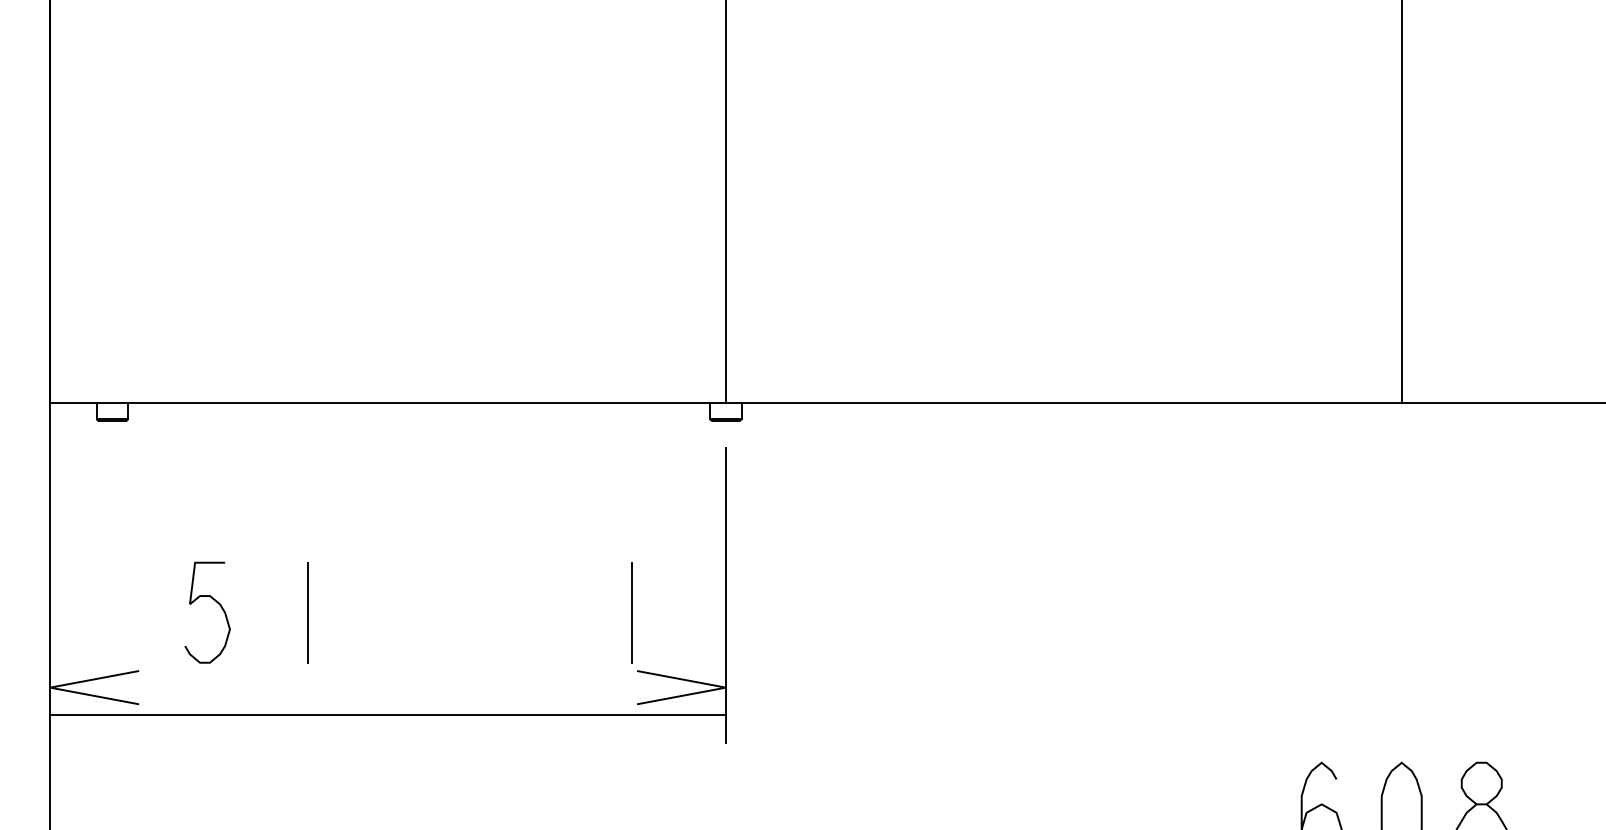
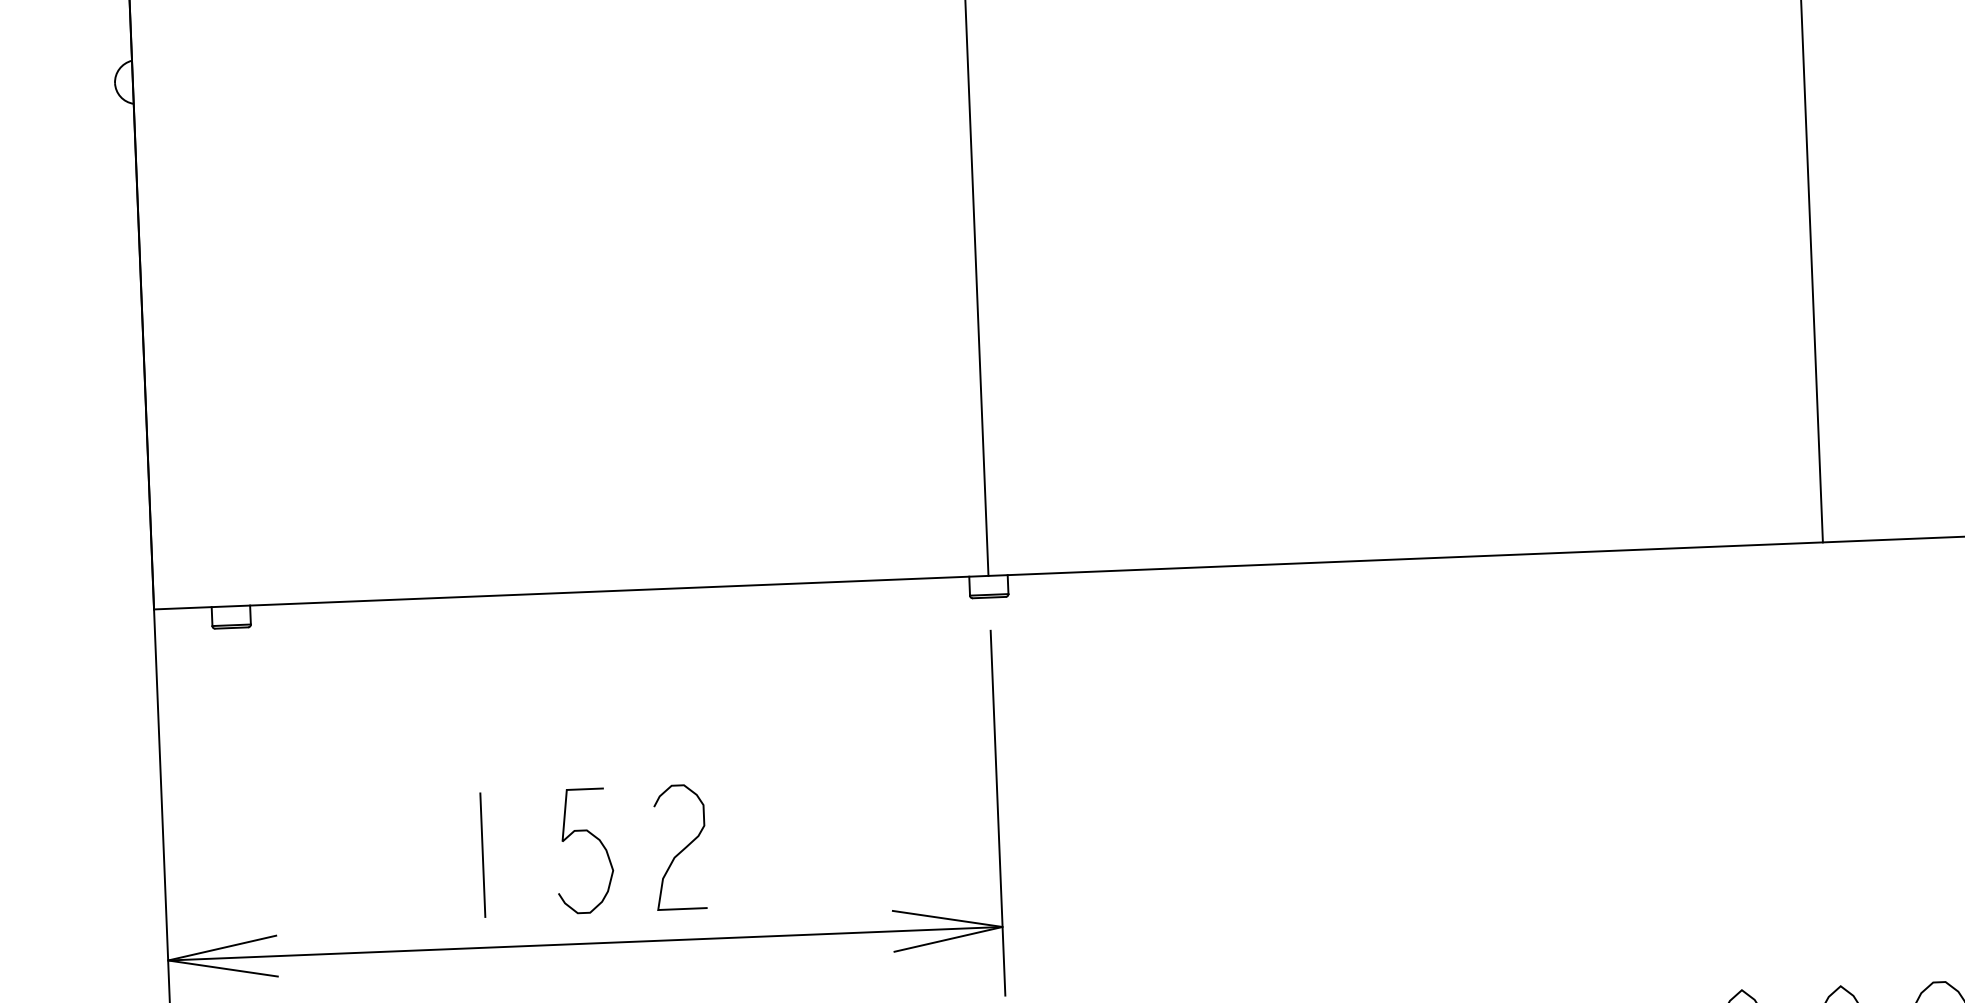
curve: (213, 600) -> (591, 835), moved
line: (631, 612) -> (882, 838), removed
curve: (469, 614) -> (682, 849), added
line: (387, 714) -> (584, 943), moved

